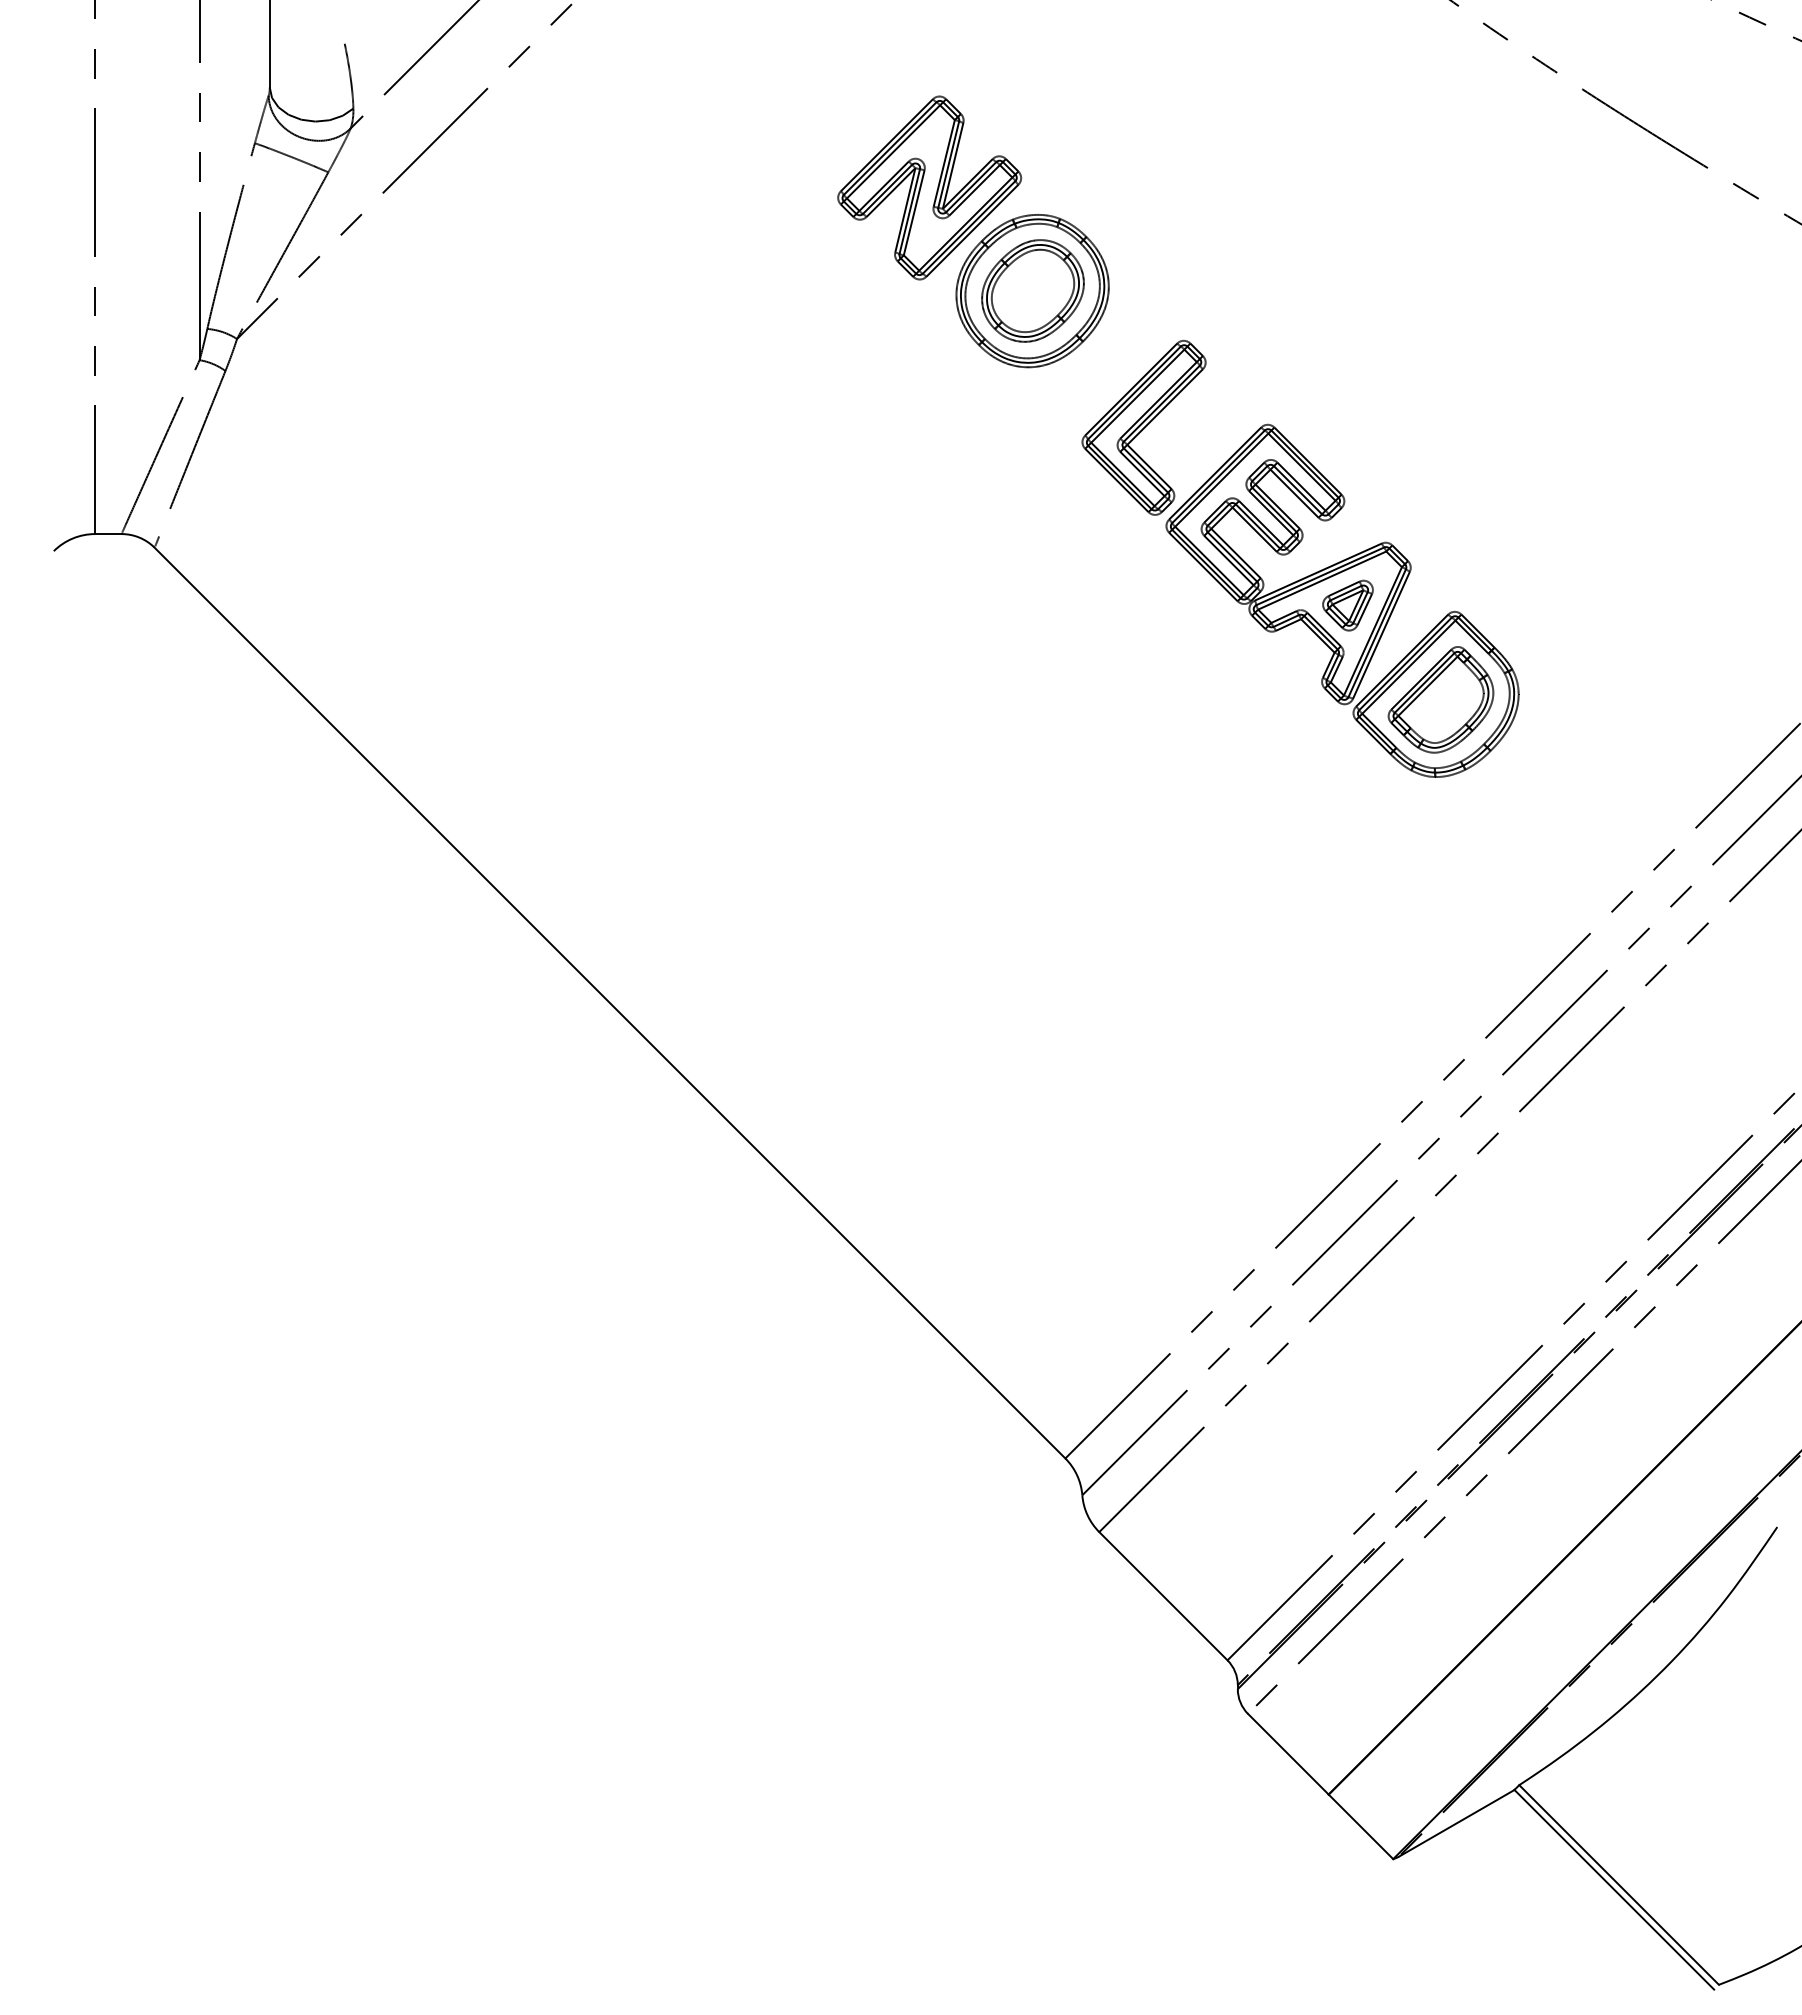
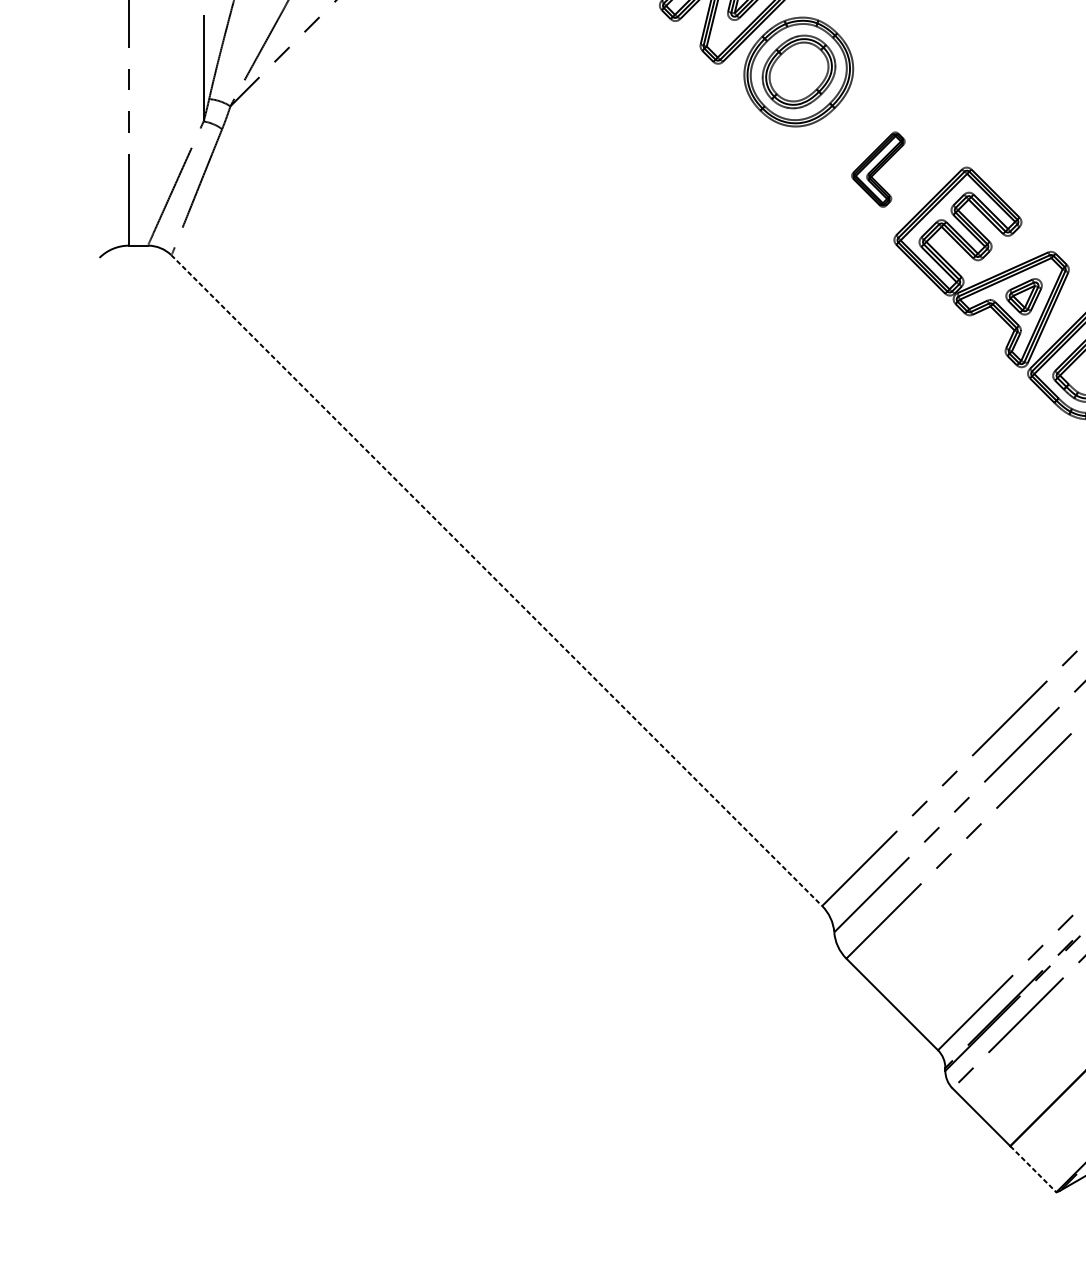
part: (1143, 427) -> (877, 169), size x0.6
line: (610, 1003) -> (497, 581), solid -> dashed
line: (1360, 1826) -> (1033, 1168), solid -> dashed

